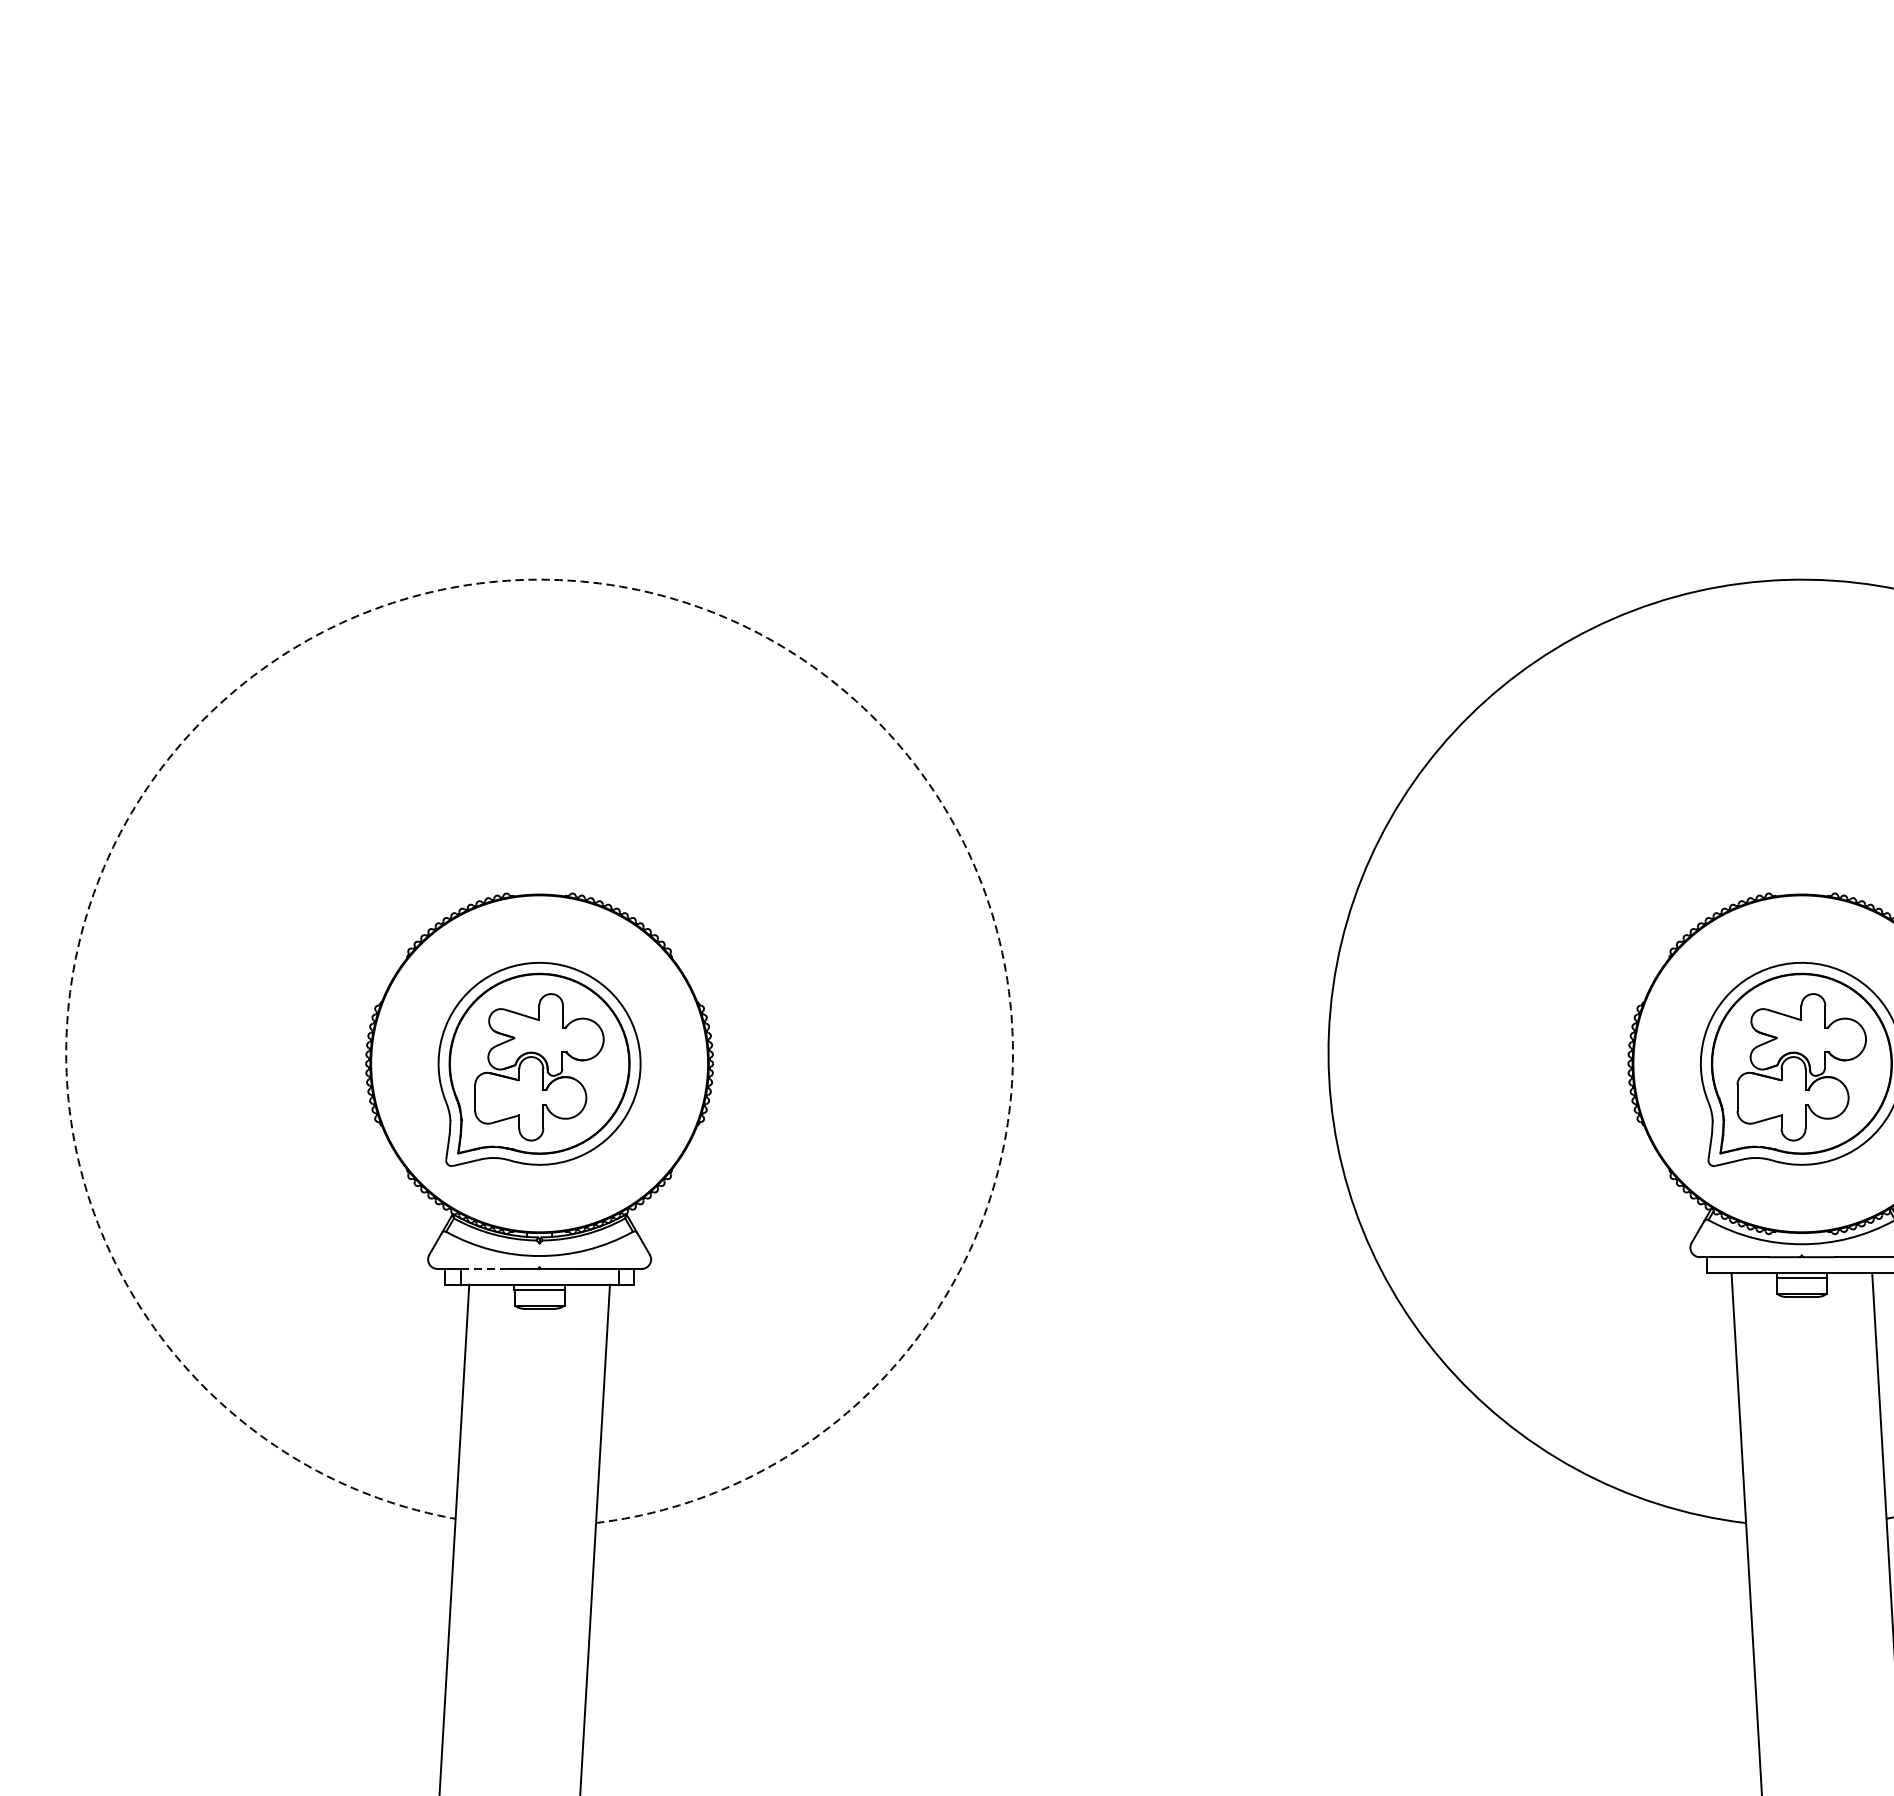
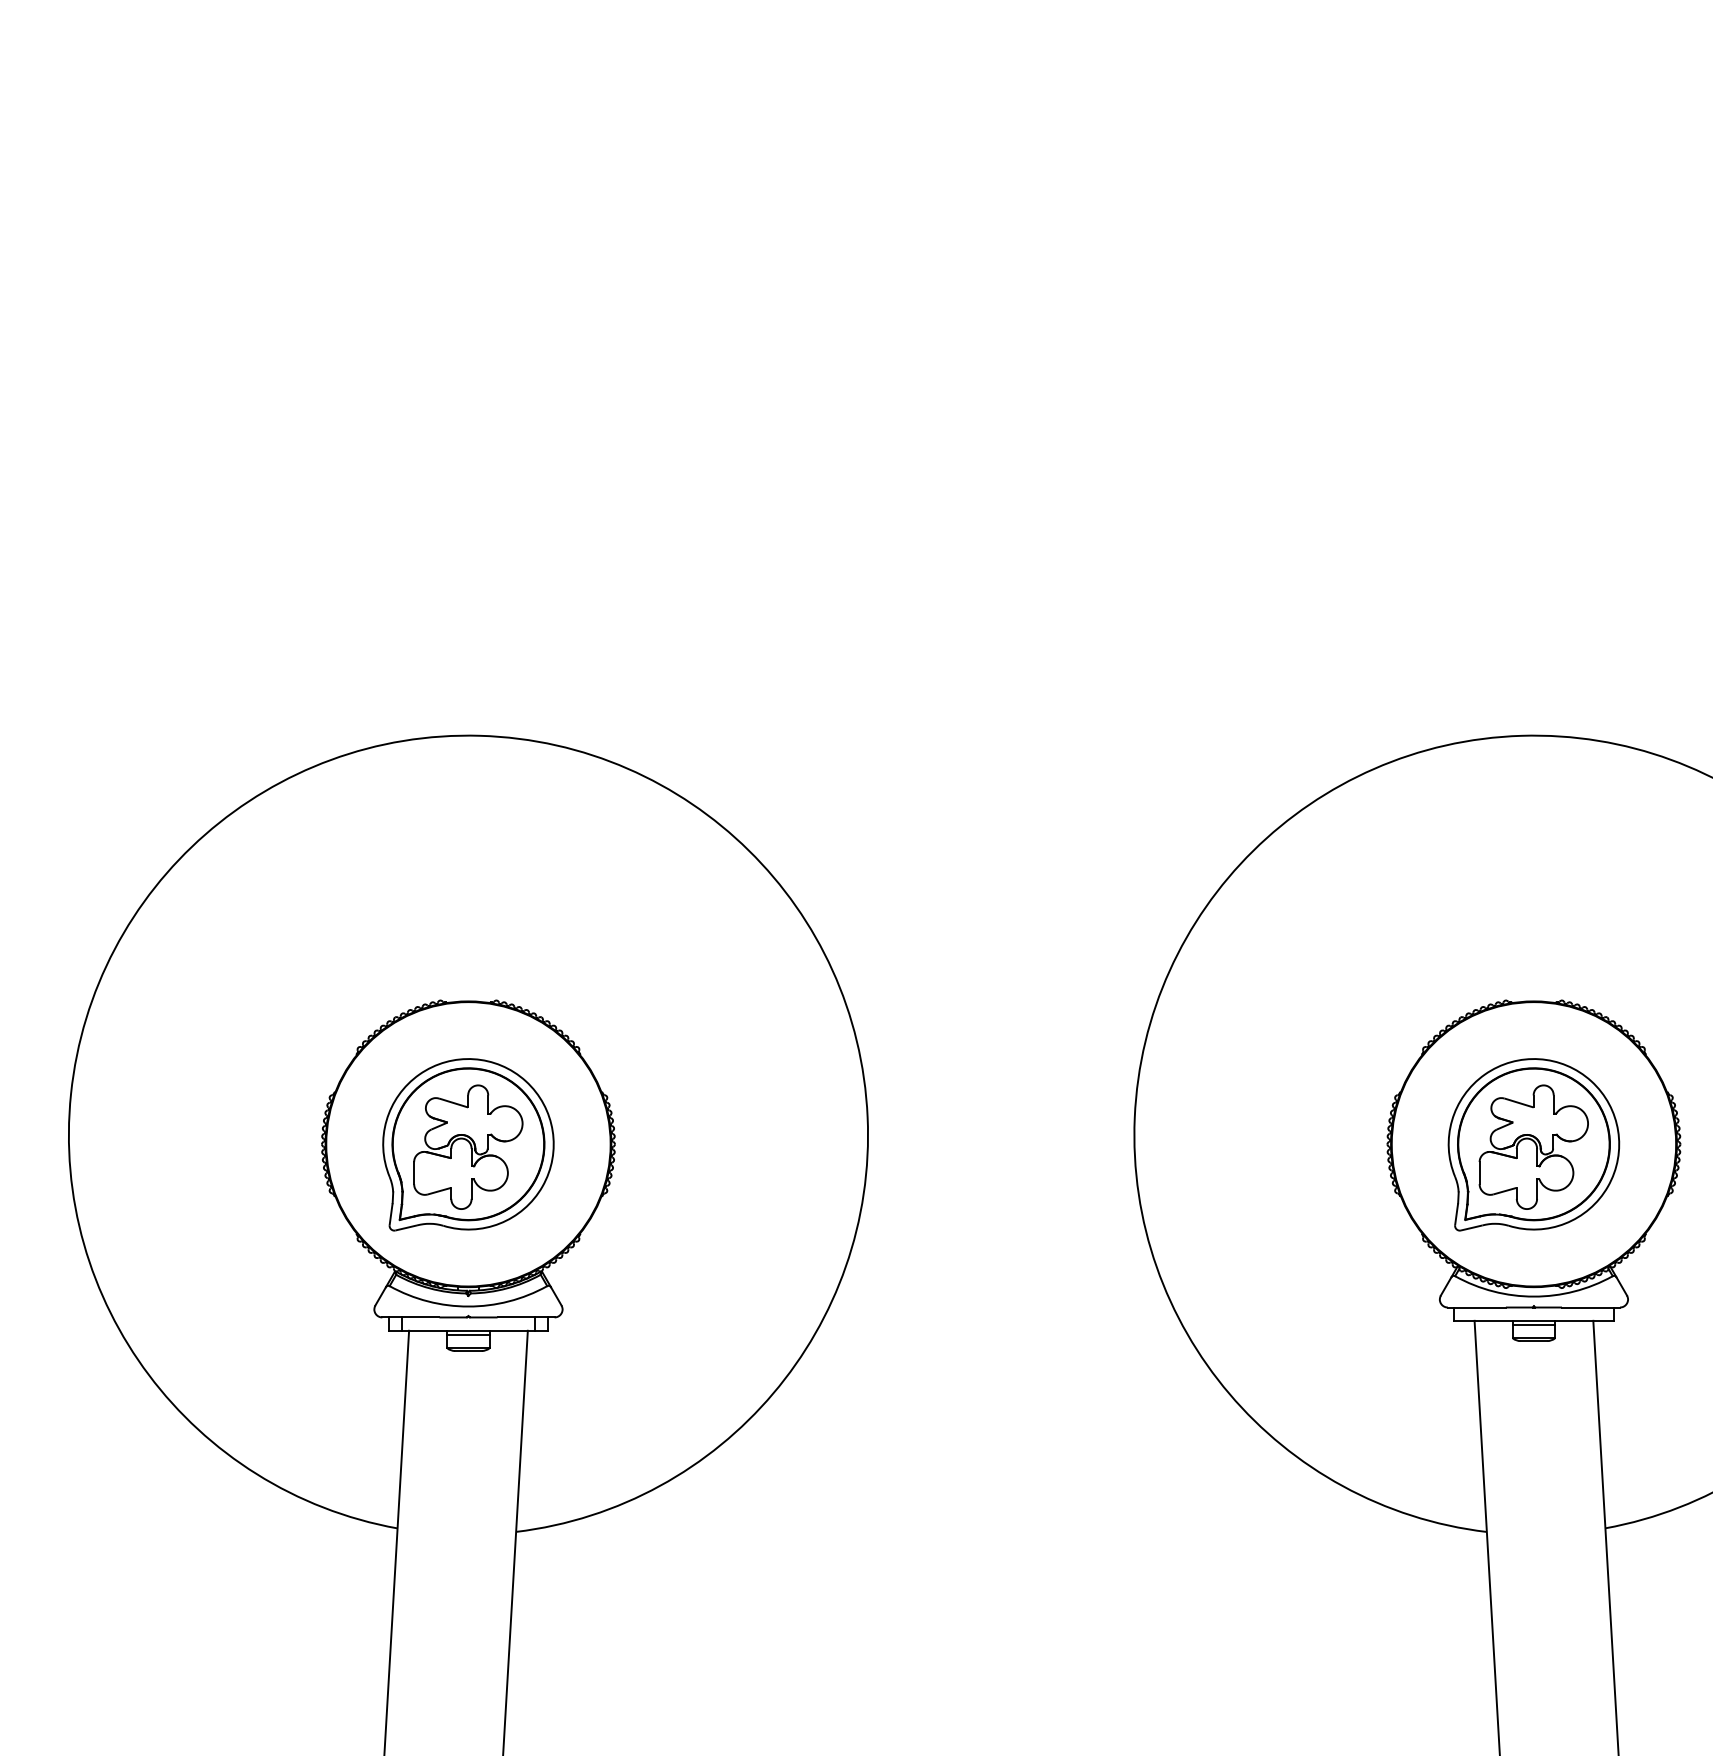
arc: (553, 579) -> (480, 735), dashed -> solid
line: (482, 1269) -> (420, 1317), dashed -> solid

